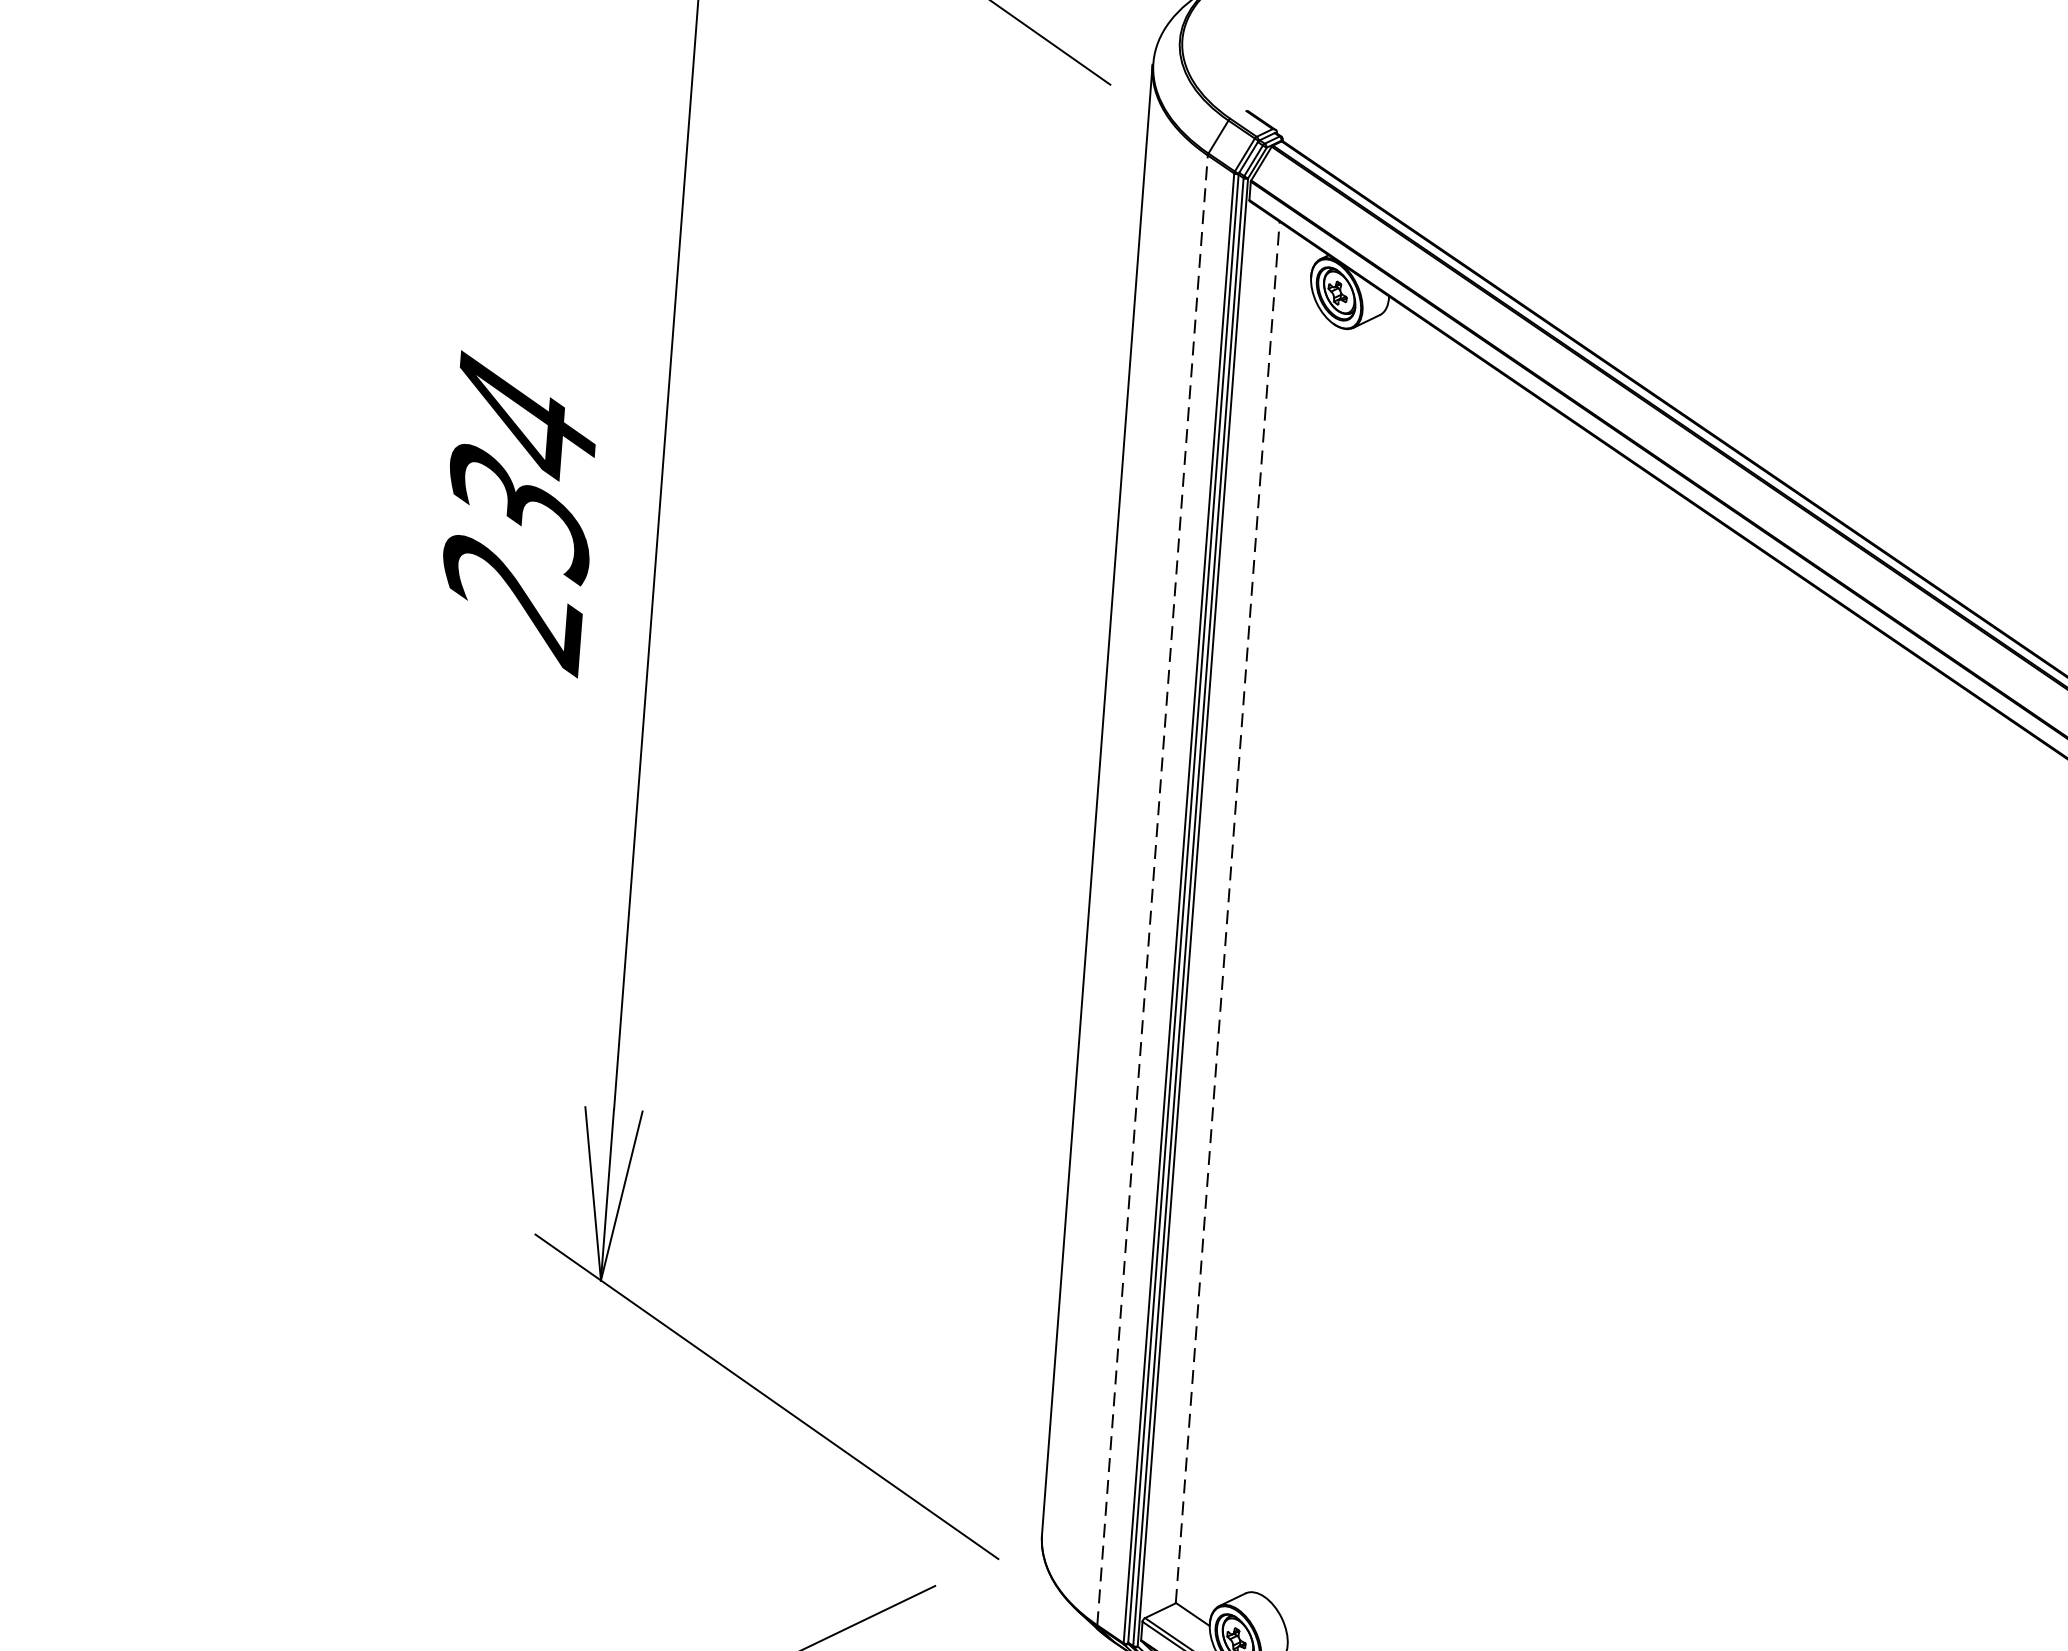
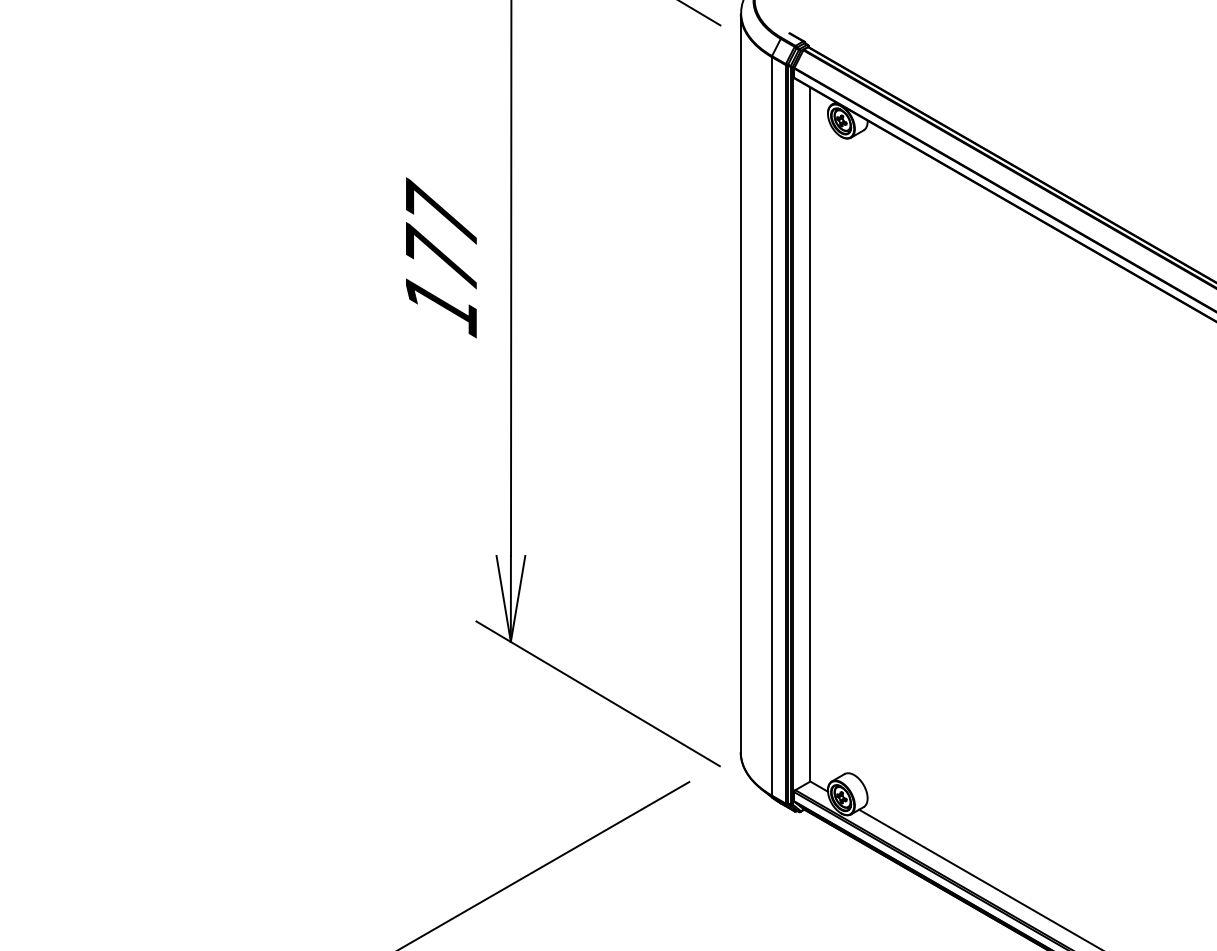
text: (520, 508) -> (441, 259), 234 -> 177
line: (1152, 888) -> (771, 425), dashed -> solid
line: (1228, 912) -> (810, 434), dashed -> solid

